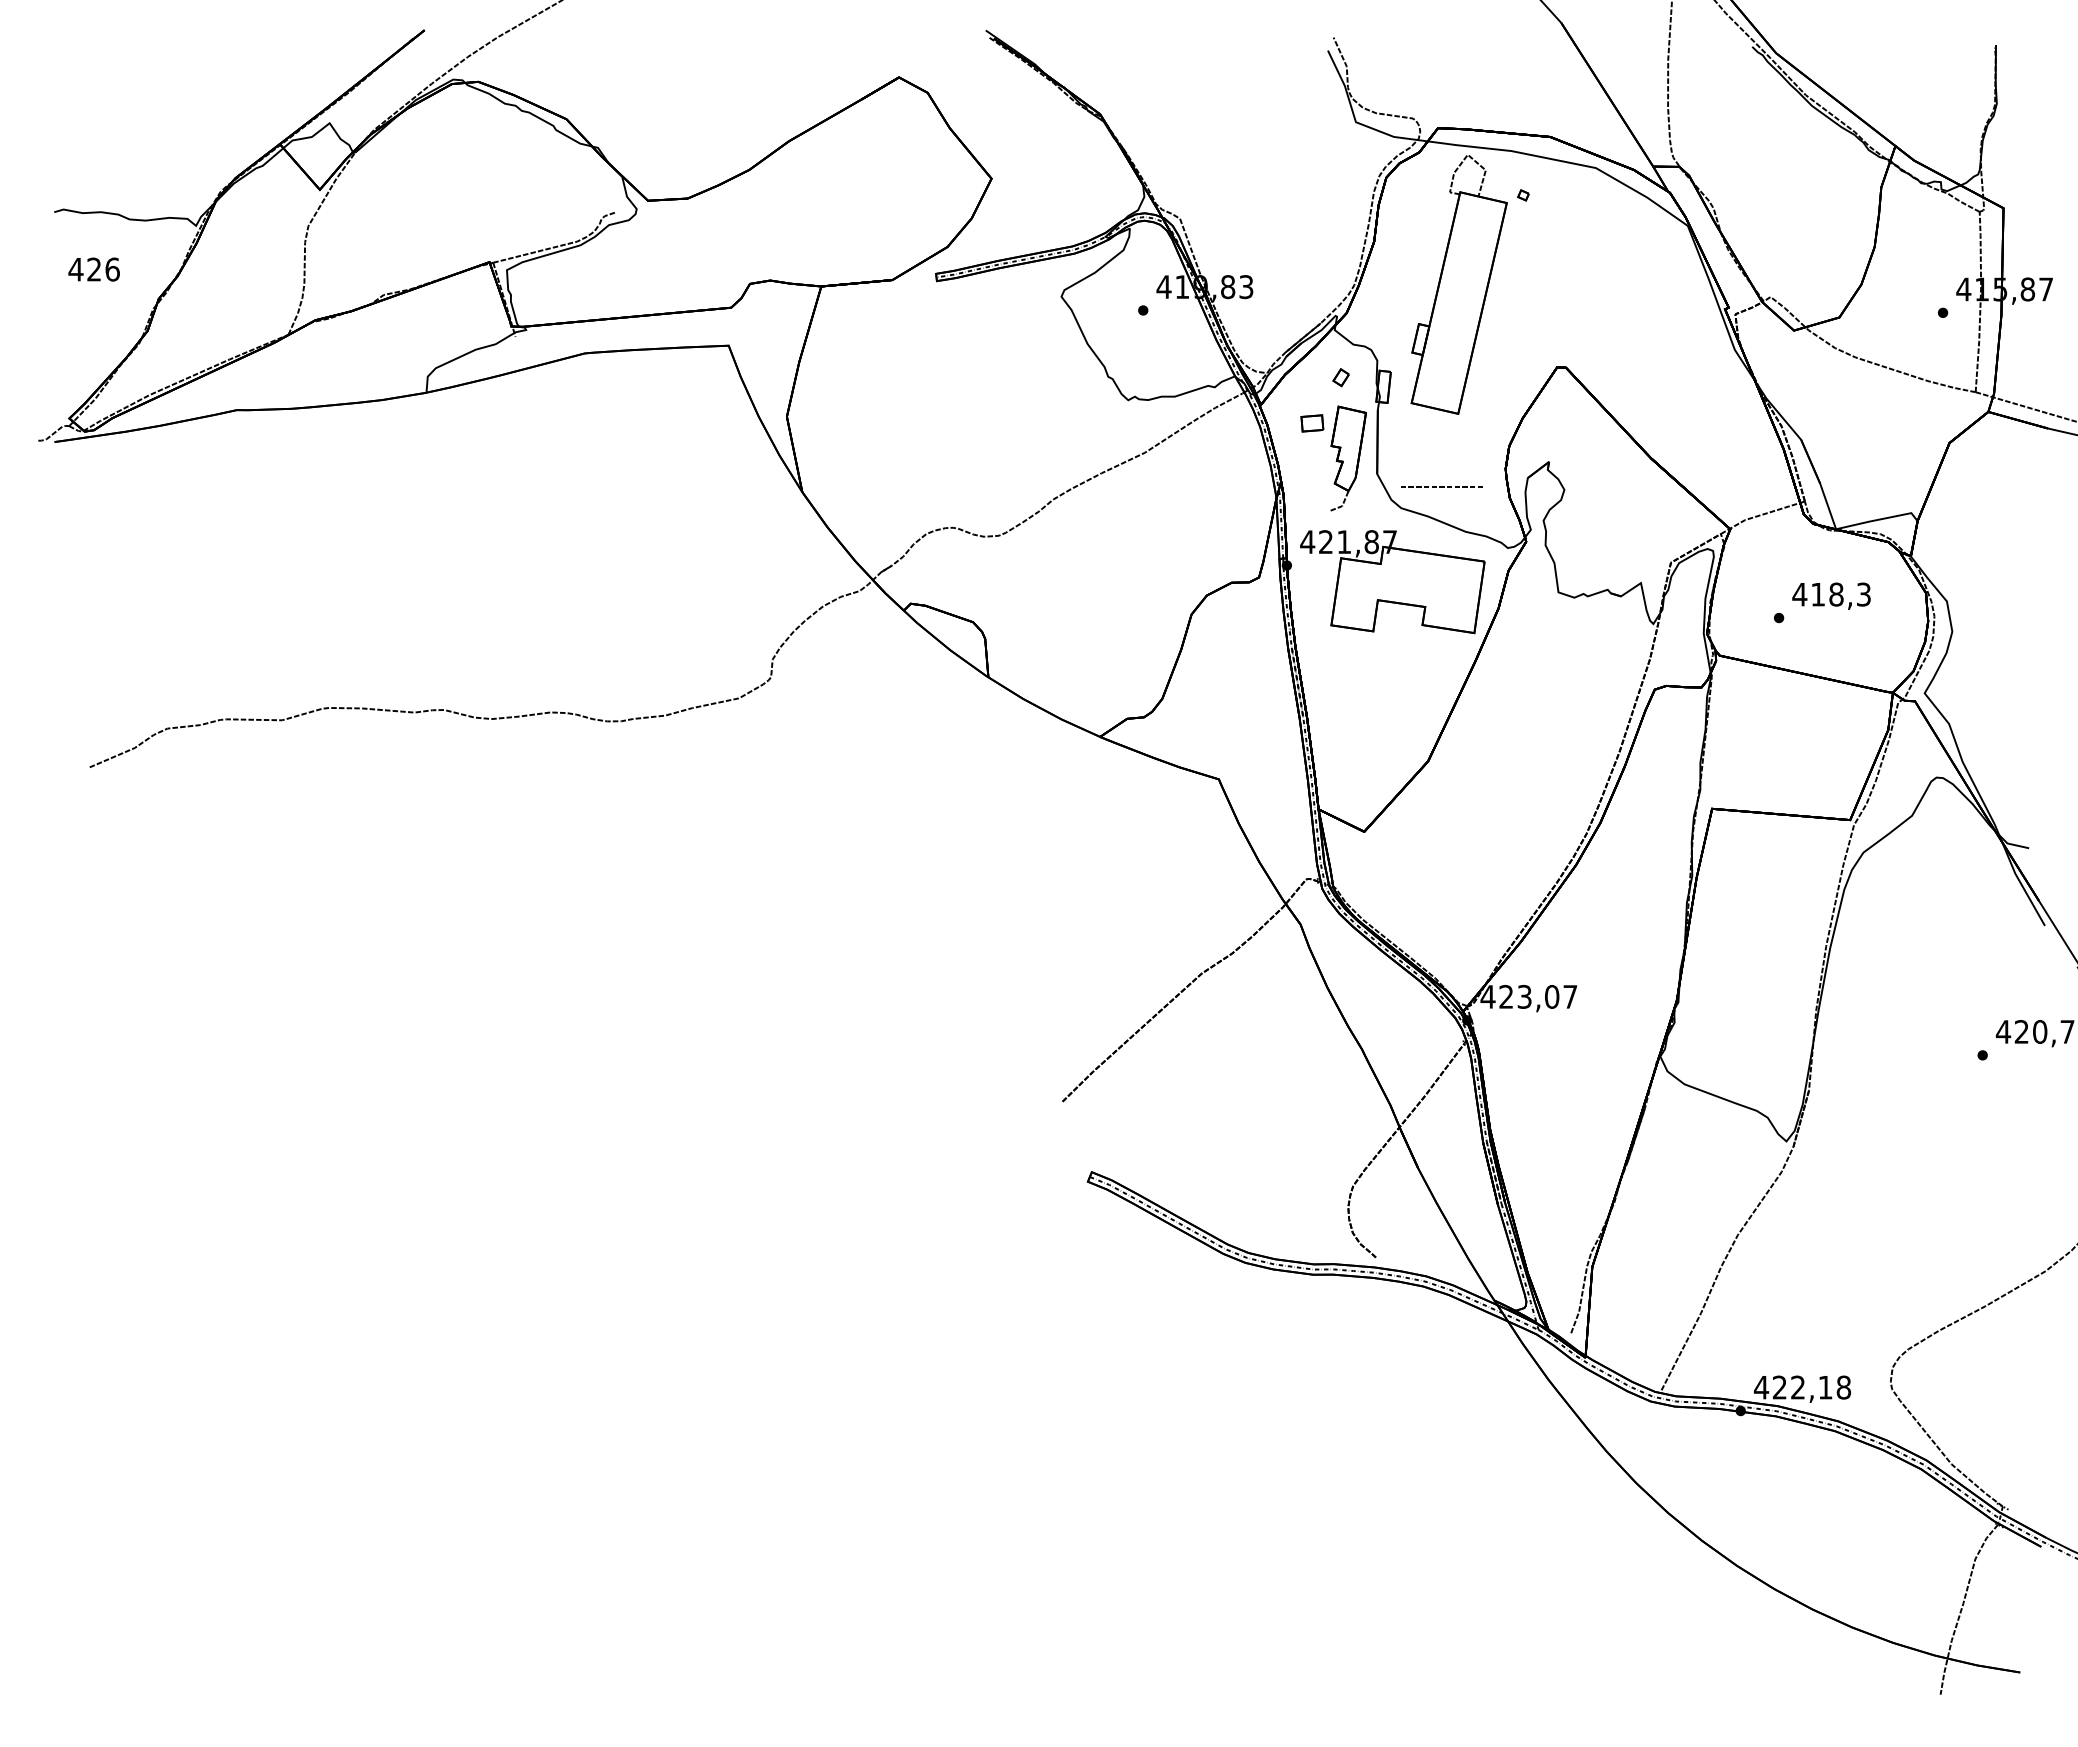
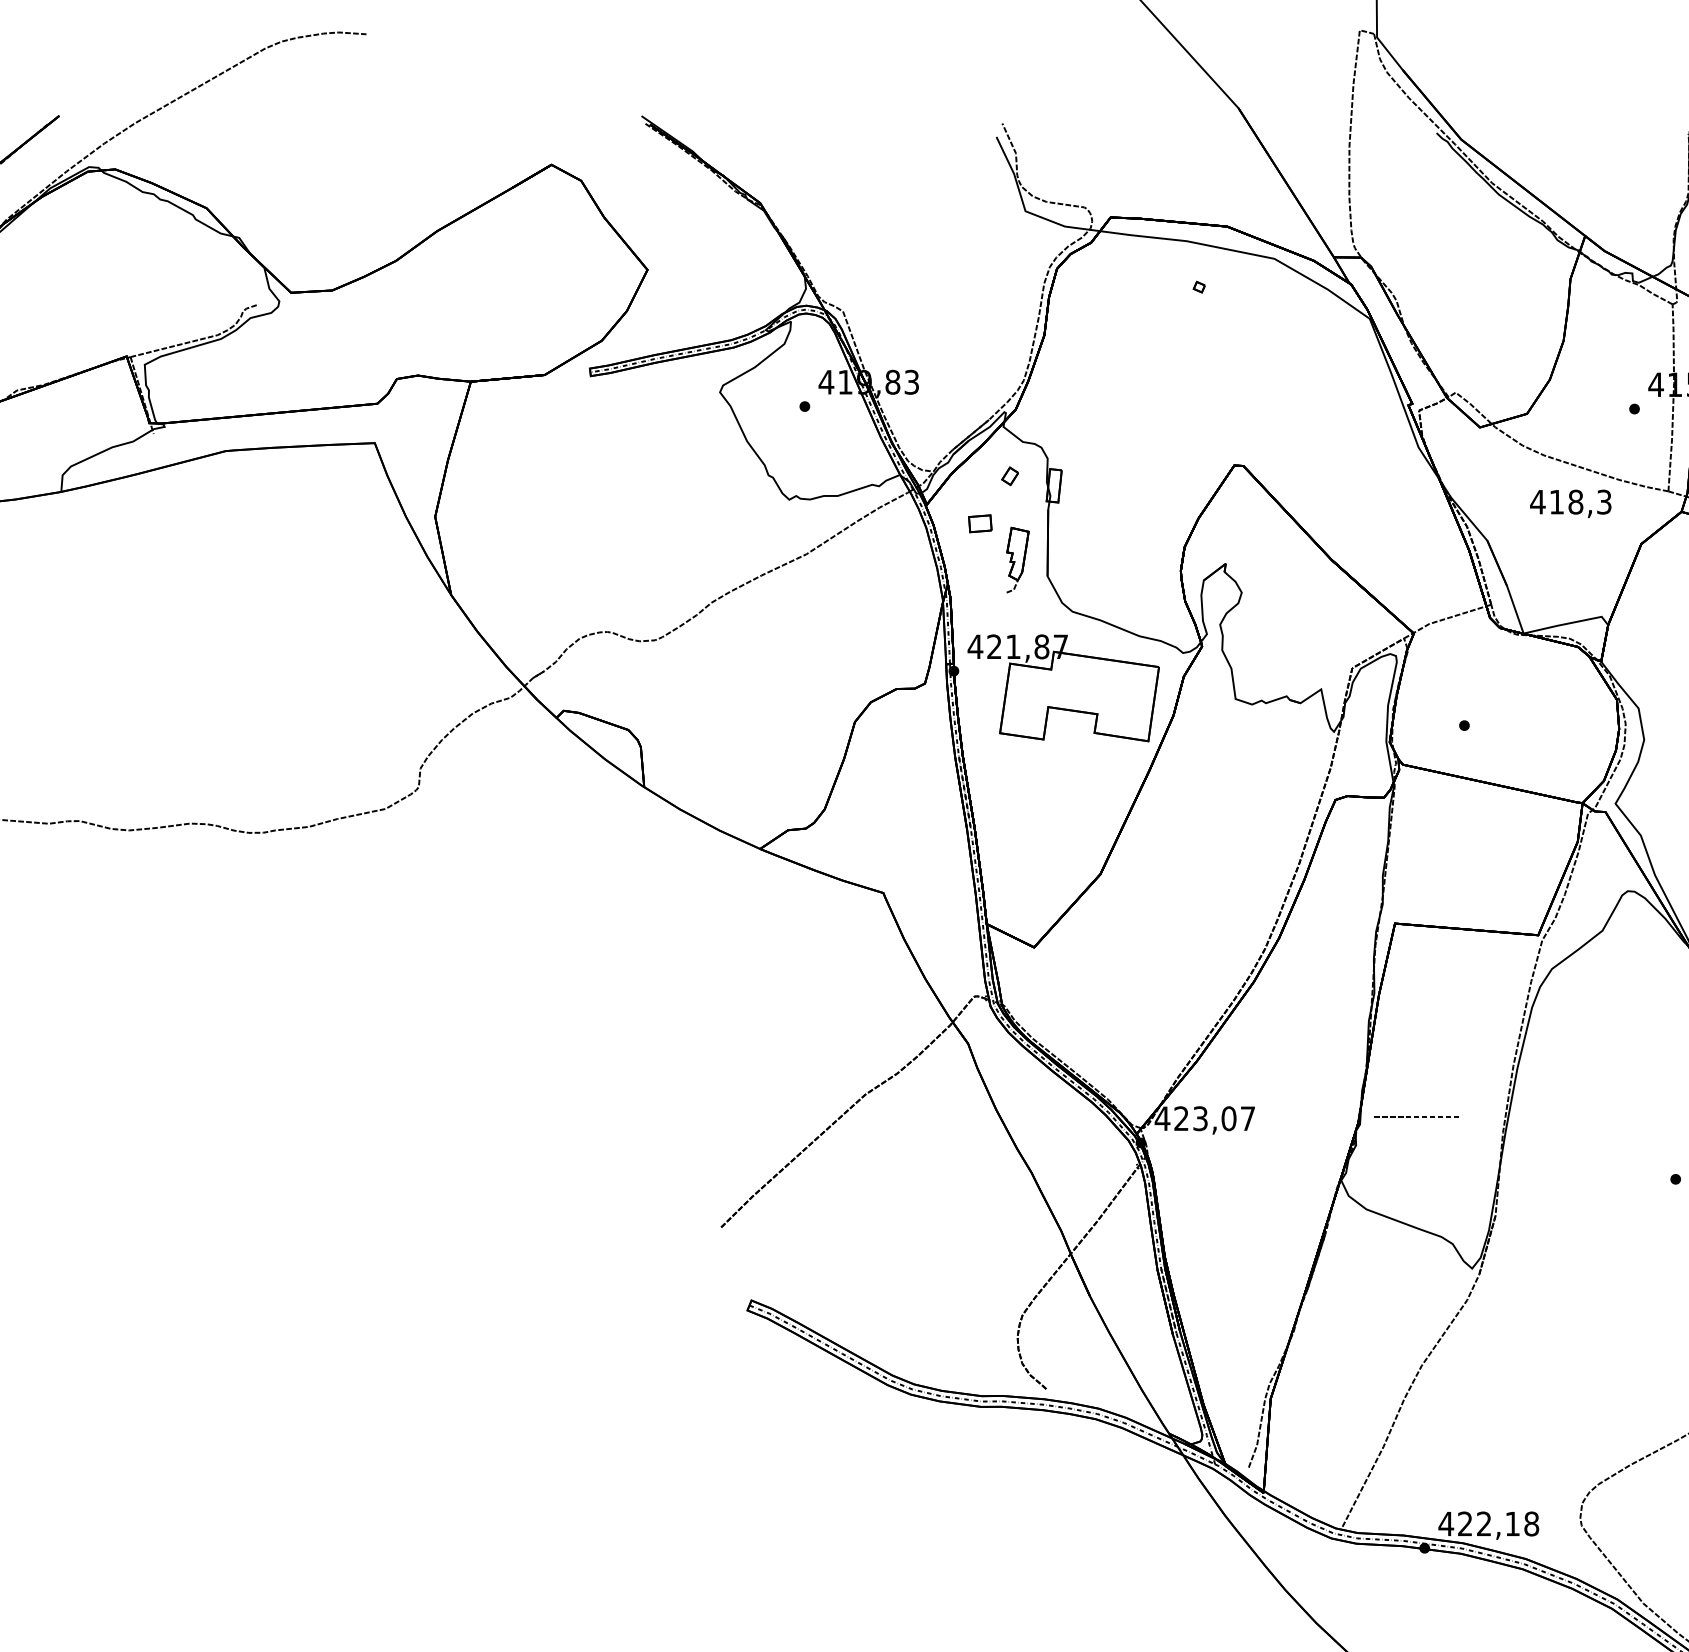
part: (1458, 284) -> (1131, 379), removed
part: (1348, 458) -> (1017, 560), size x0.6
line: (1441, 486) -> (1416, 1116), moved
text: (1831, 595) -> (1570, 503), moved

